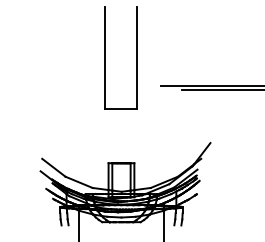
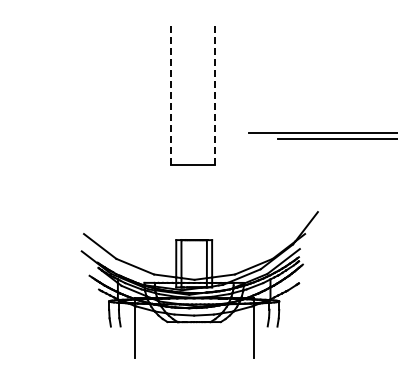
line: (104, 57) -> (170, 93), solid -> dashed
line: (136, 57) -> (215, 93), solid -> dashed

